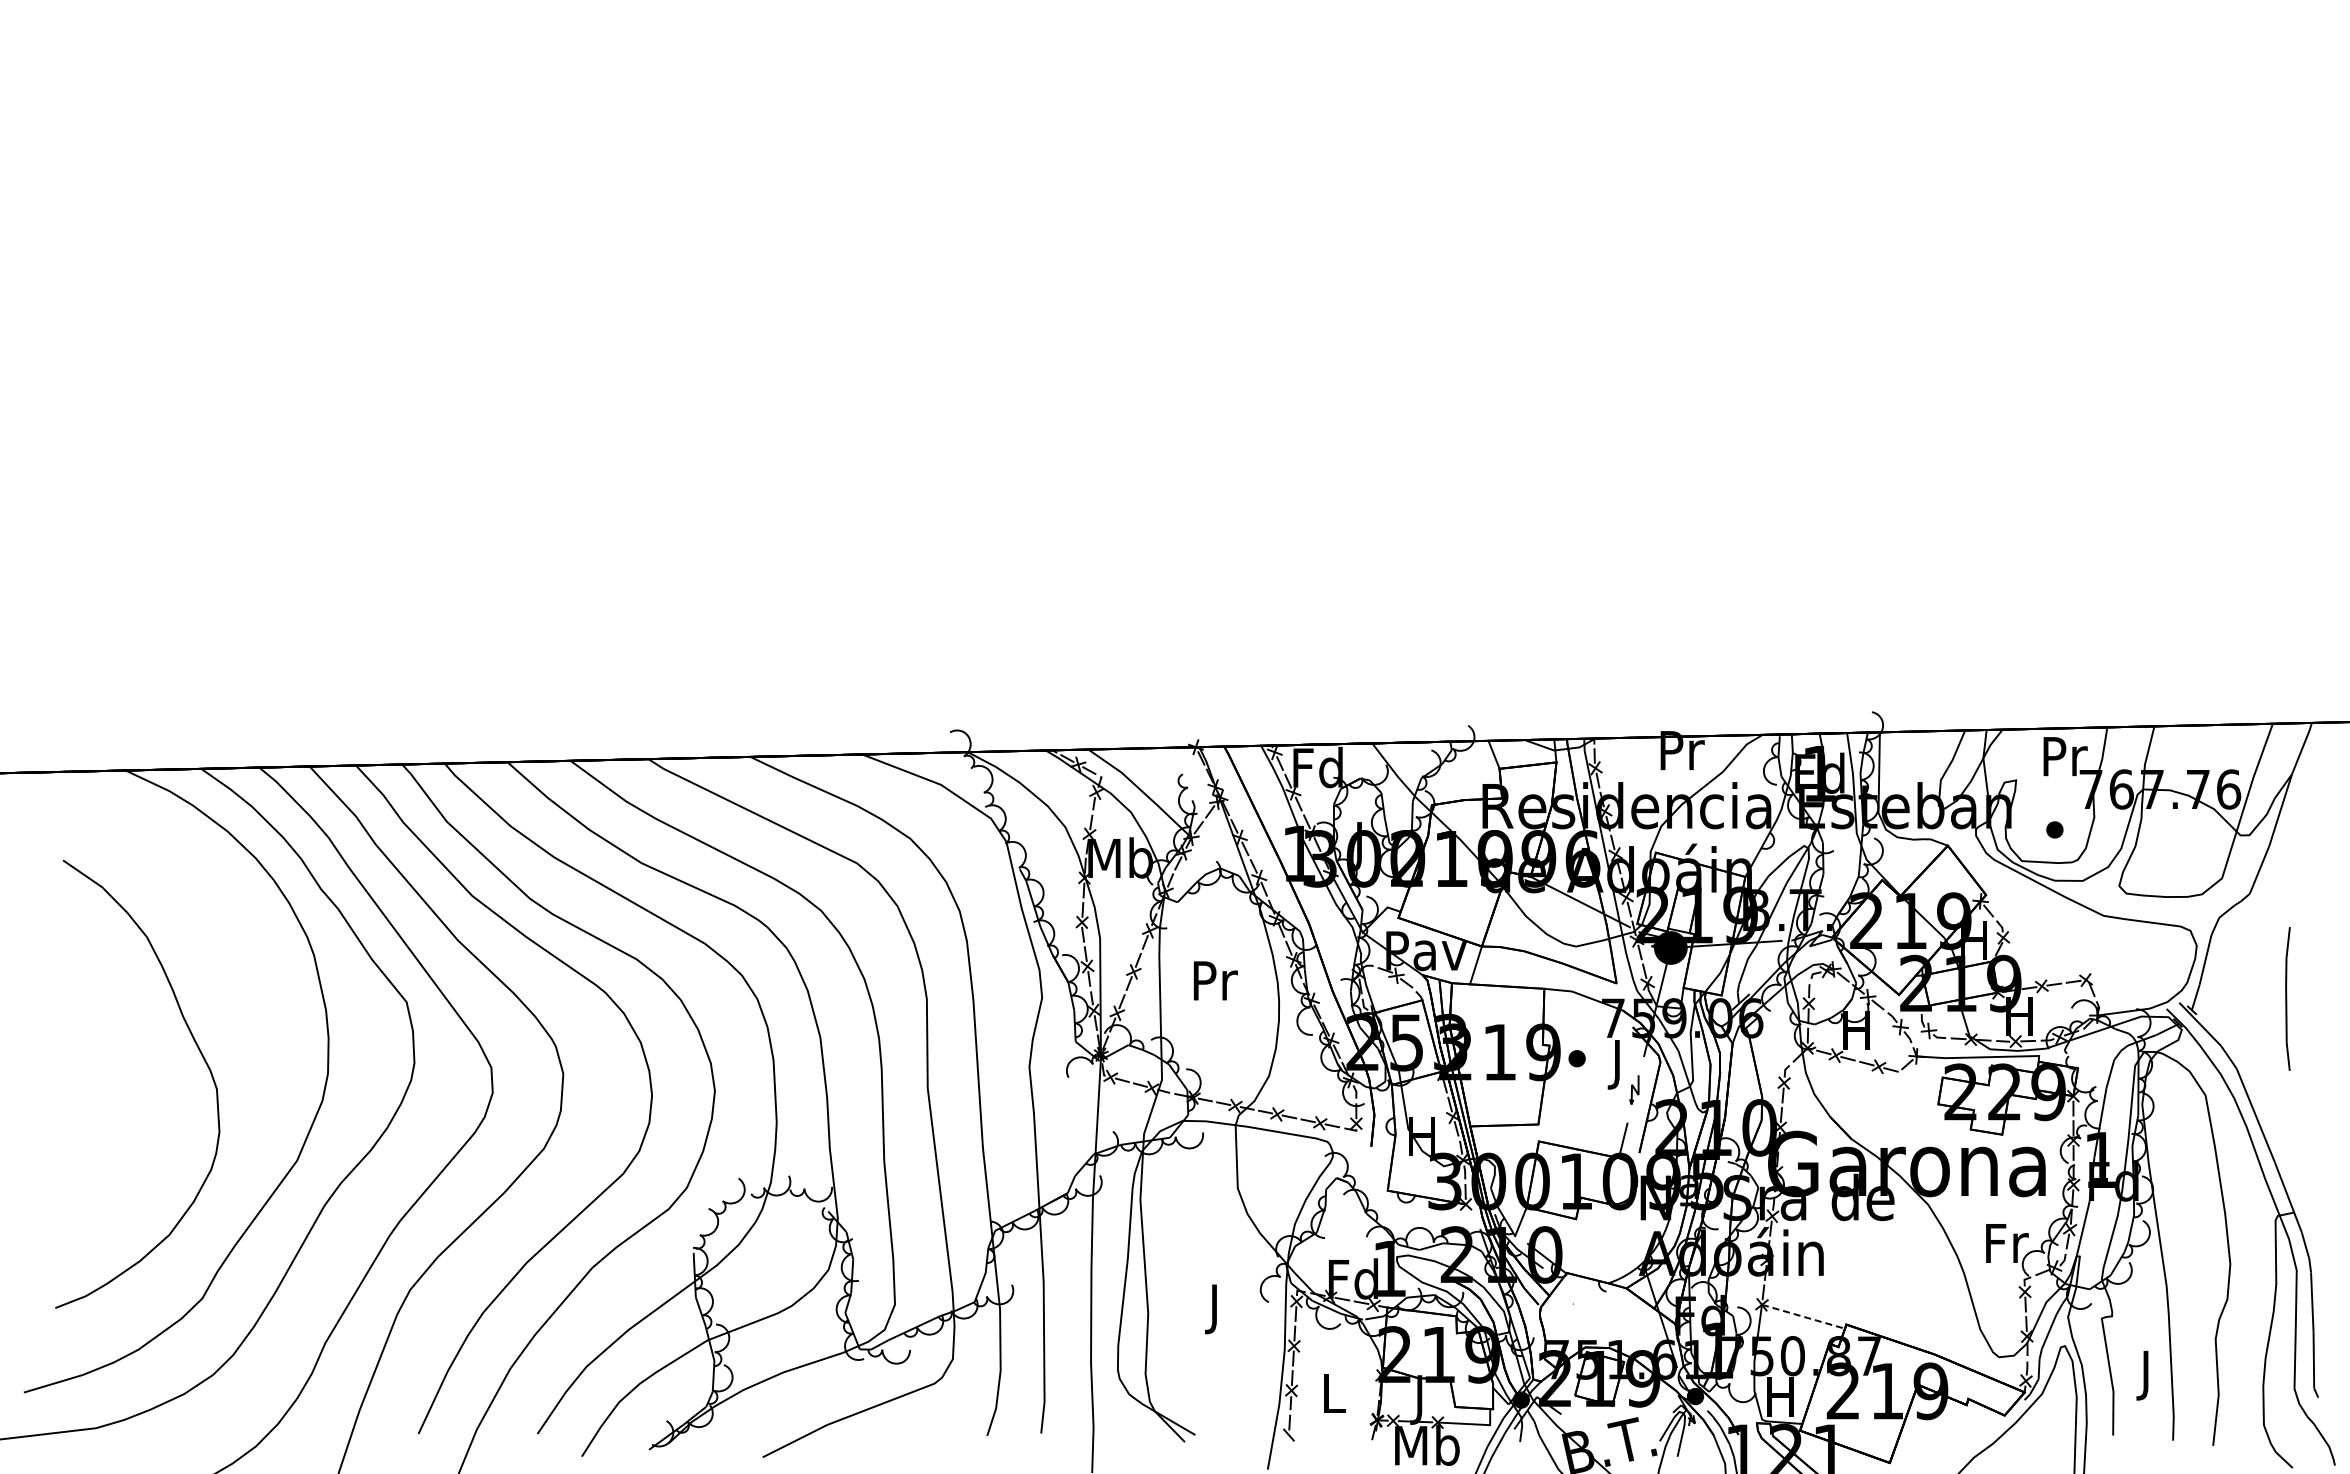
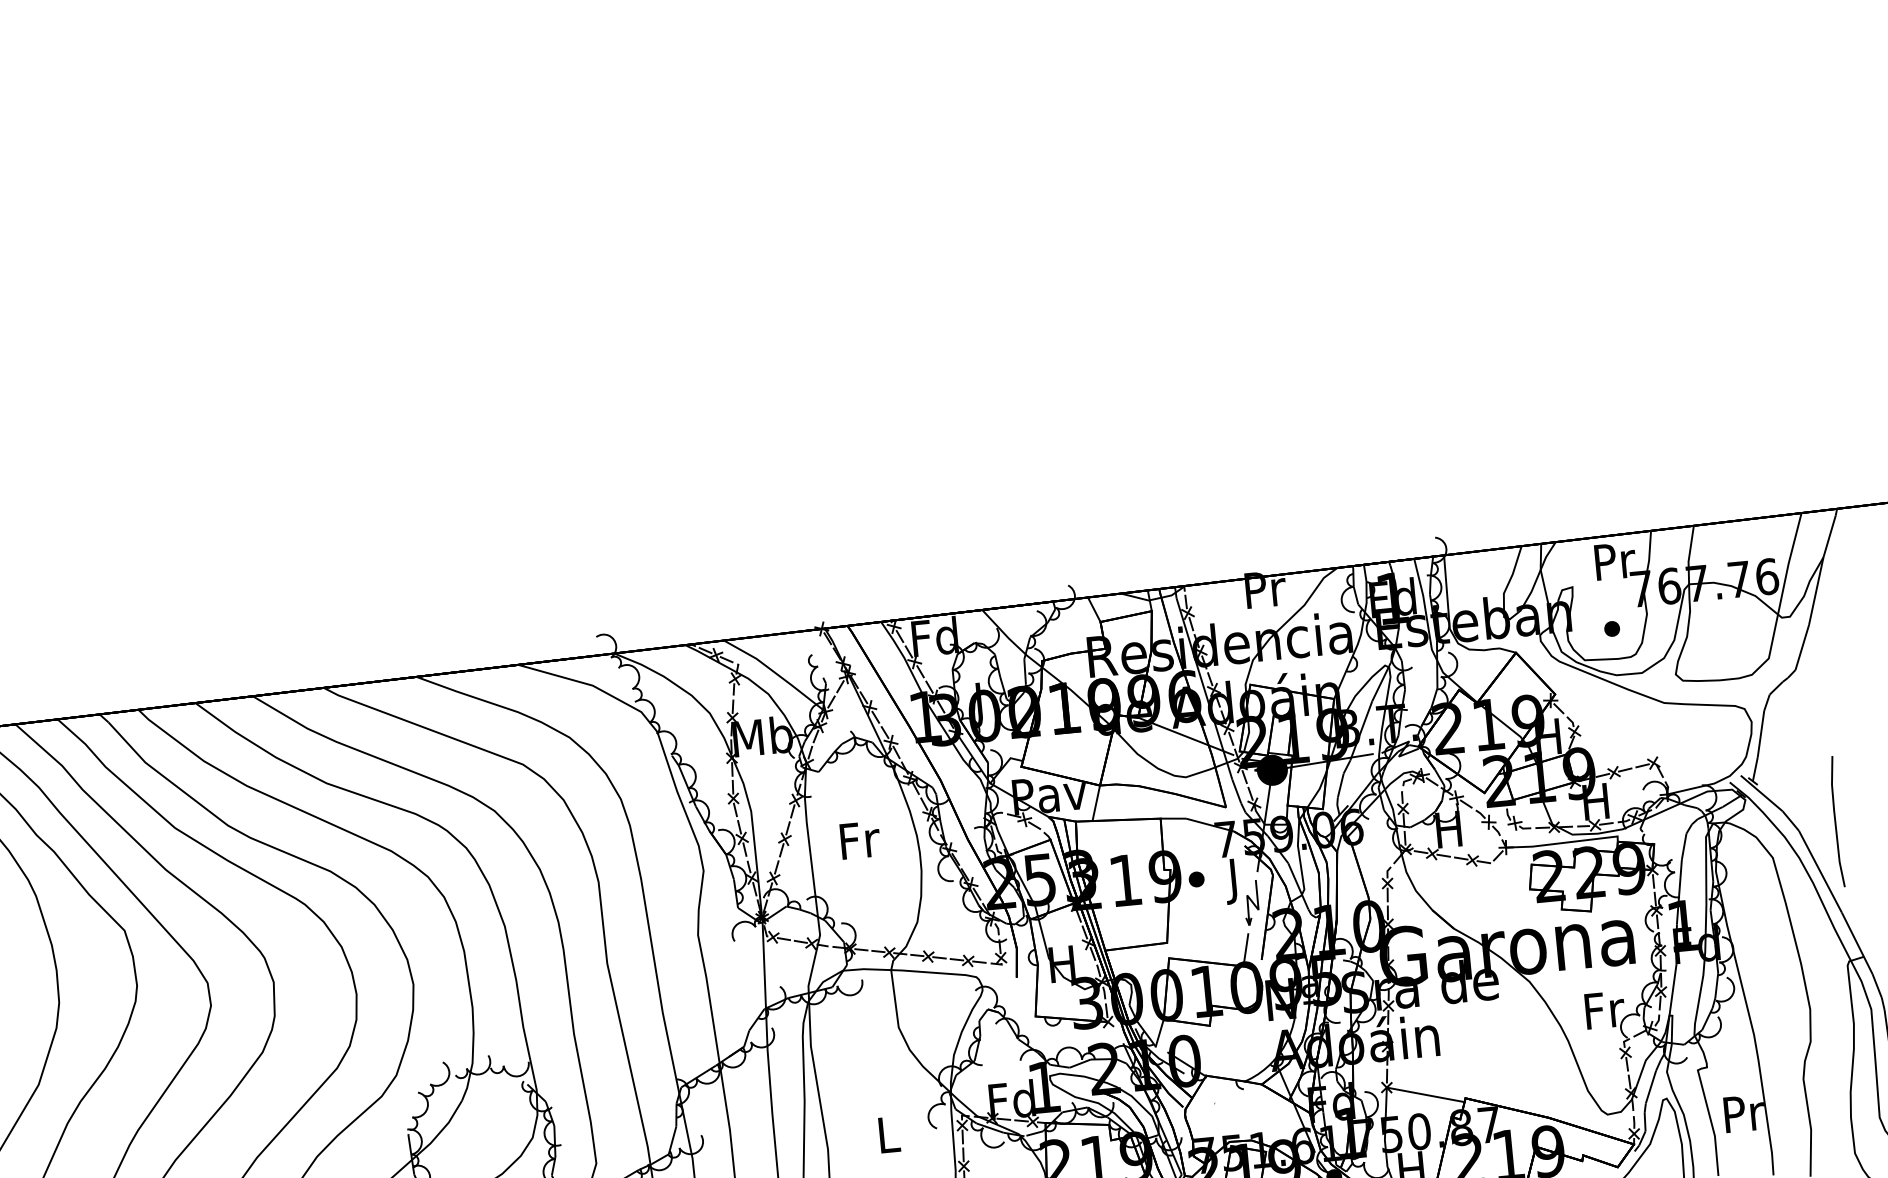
text: (1215, 980) -> (860, 839), Pr -> Fr
line: (2287, 998) -> (1836, 821), moved
part: (1634, 1089) -> (1251, 902), size x1.67
text: (1216, 1309) -> (889, 1139), J -> L
line: (1803, 1316) -> (1425, 1094), dashed -> solid
text: (2148, 1375) -> (1745, 1118), J -> Pr

